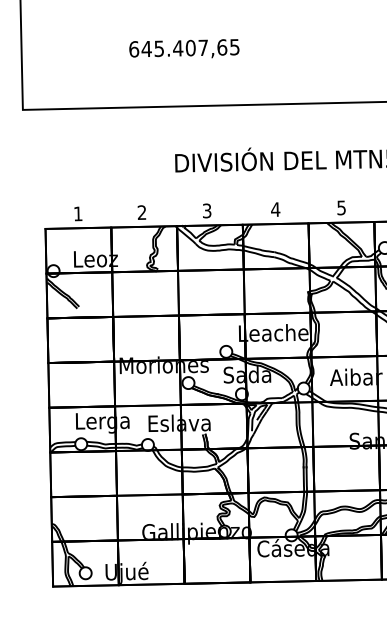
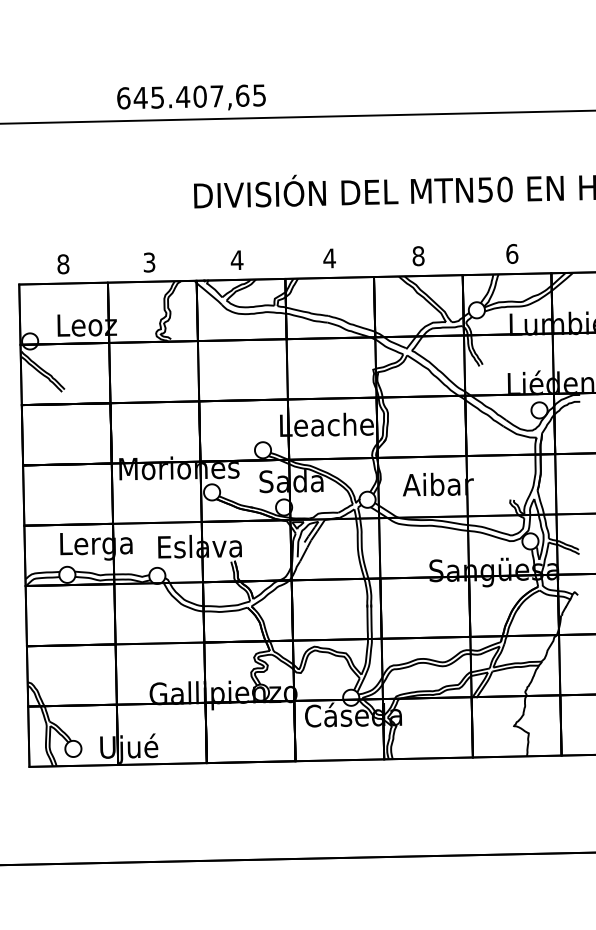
text: (184, 48) -> (191, 97), moved
text: (341, 208) -> (418, 256), 5 -> 8
text: (206, 211) -> (236, 260), 3 -> 4
text: (142, 212) -> (149, 262), 2 -> 3
text: (78, 214) -> (63, 264), 1 -> 8

